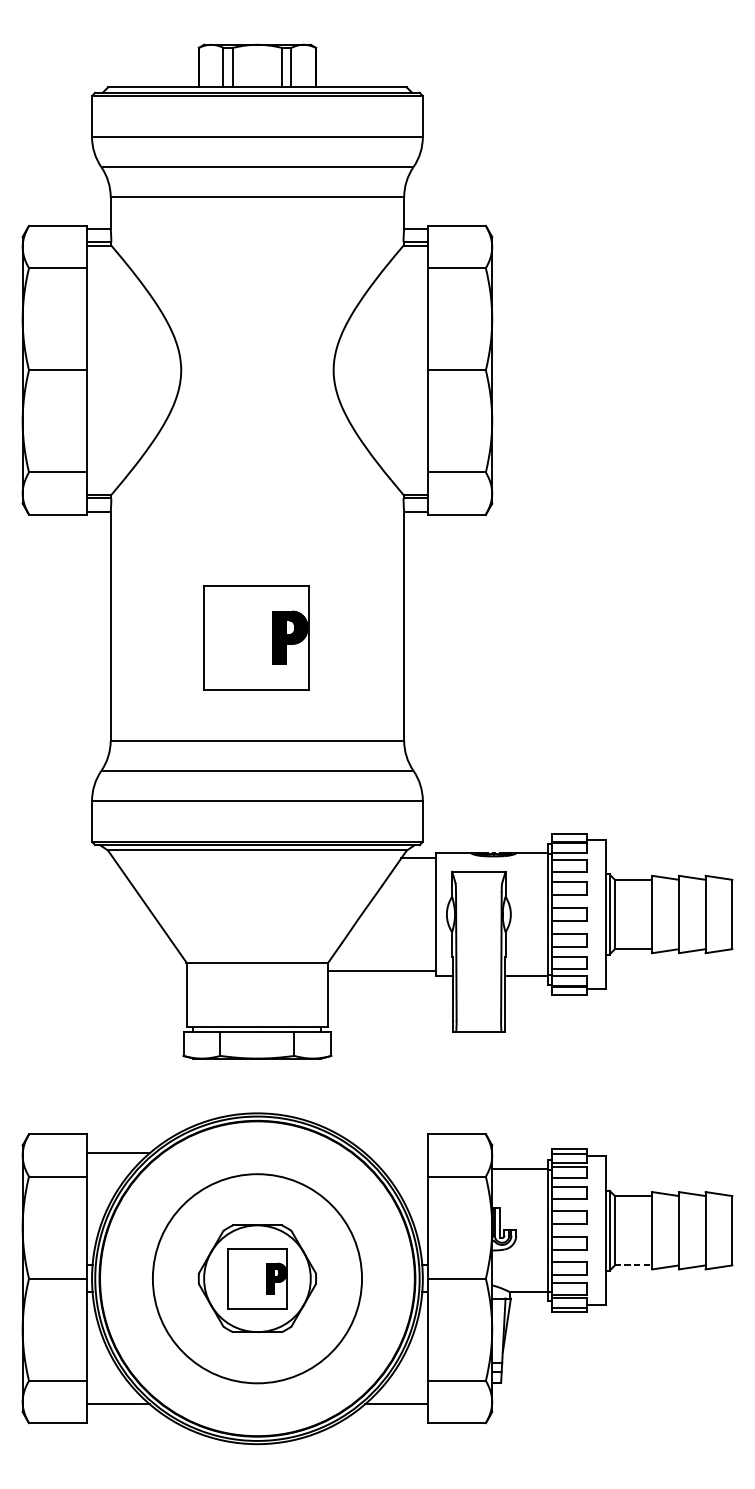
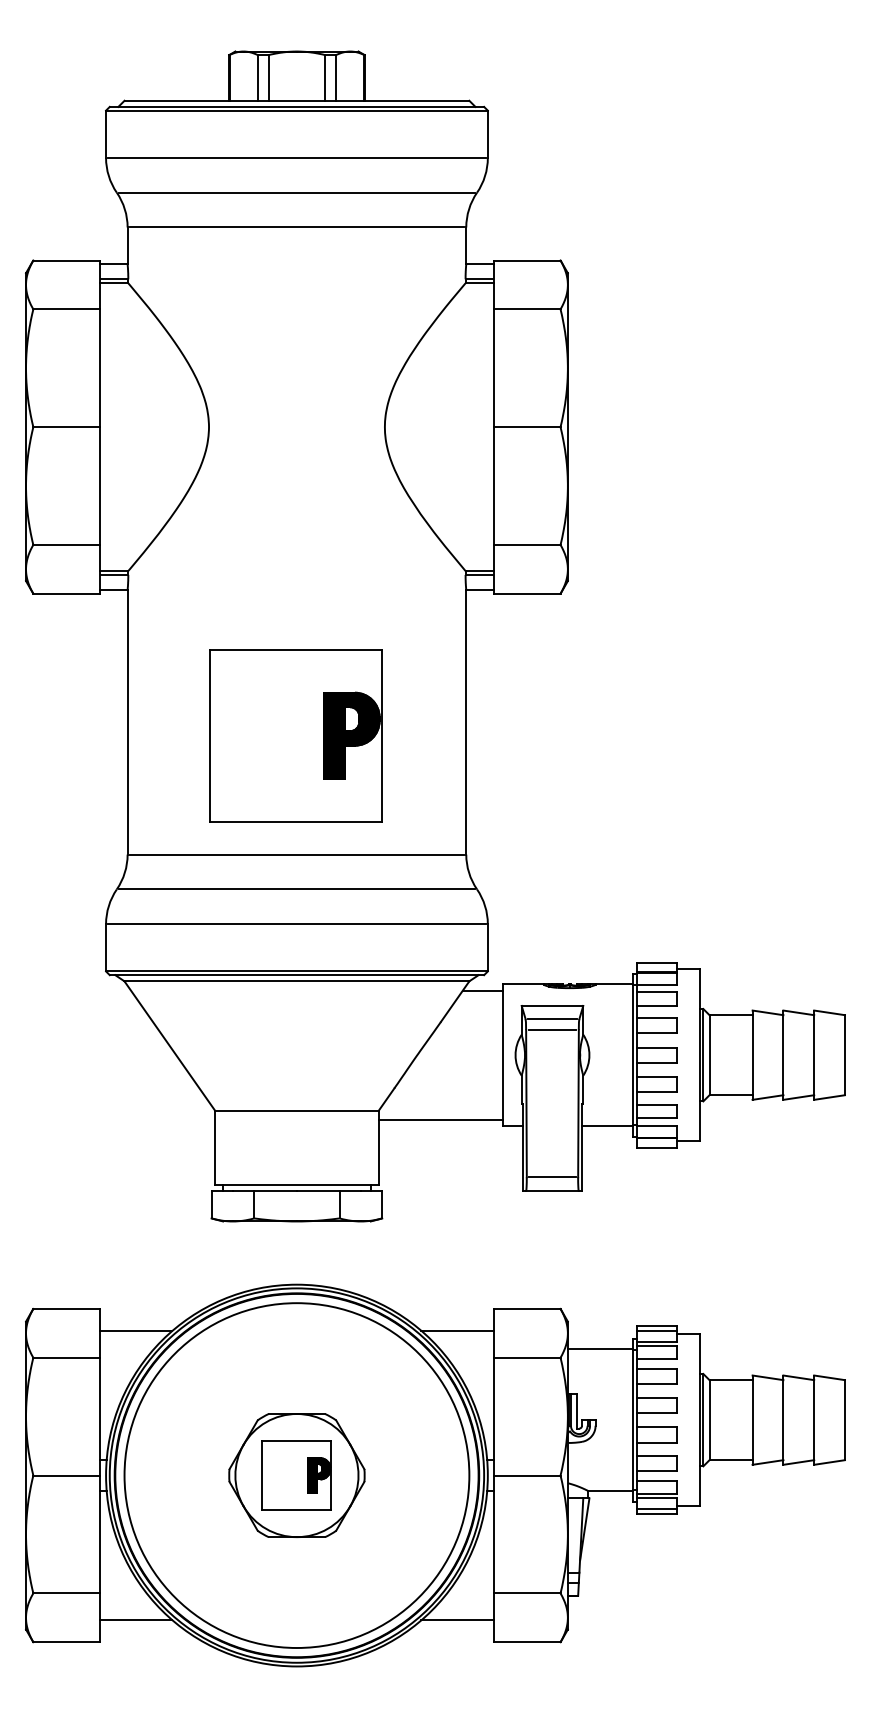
part: (256, 637) -> (295, 735), size x1.43
line: (478, 883) -> (552, 1019), added
line: (478, 893) -> (552, 1030), added
line: (478, 1020) -> (552, 1177), added
line: (396, 1153) -> (457, 1330), added
line: (633, 1265) -> (731, 1460), dashed -> solid
circle: (257, 1278) -> (296, 1475), size x1.43

